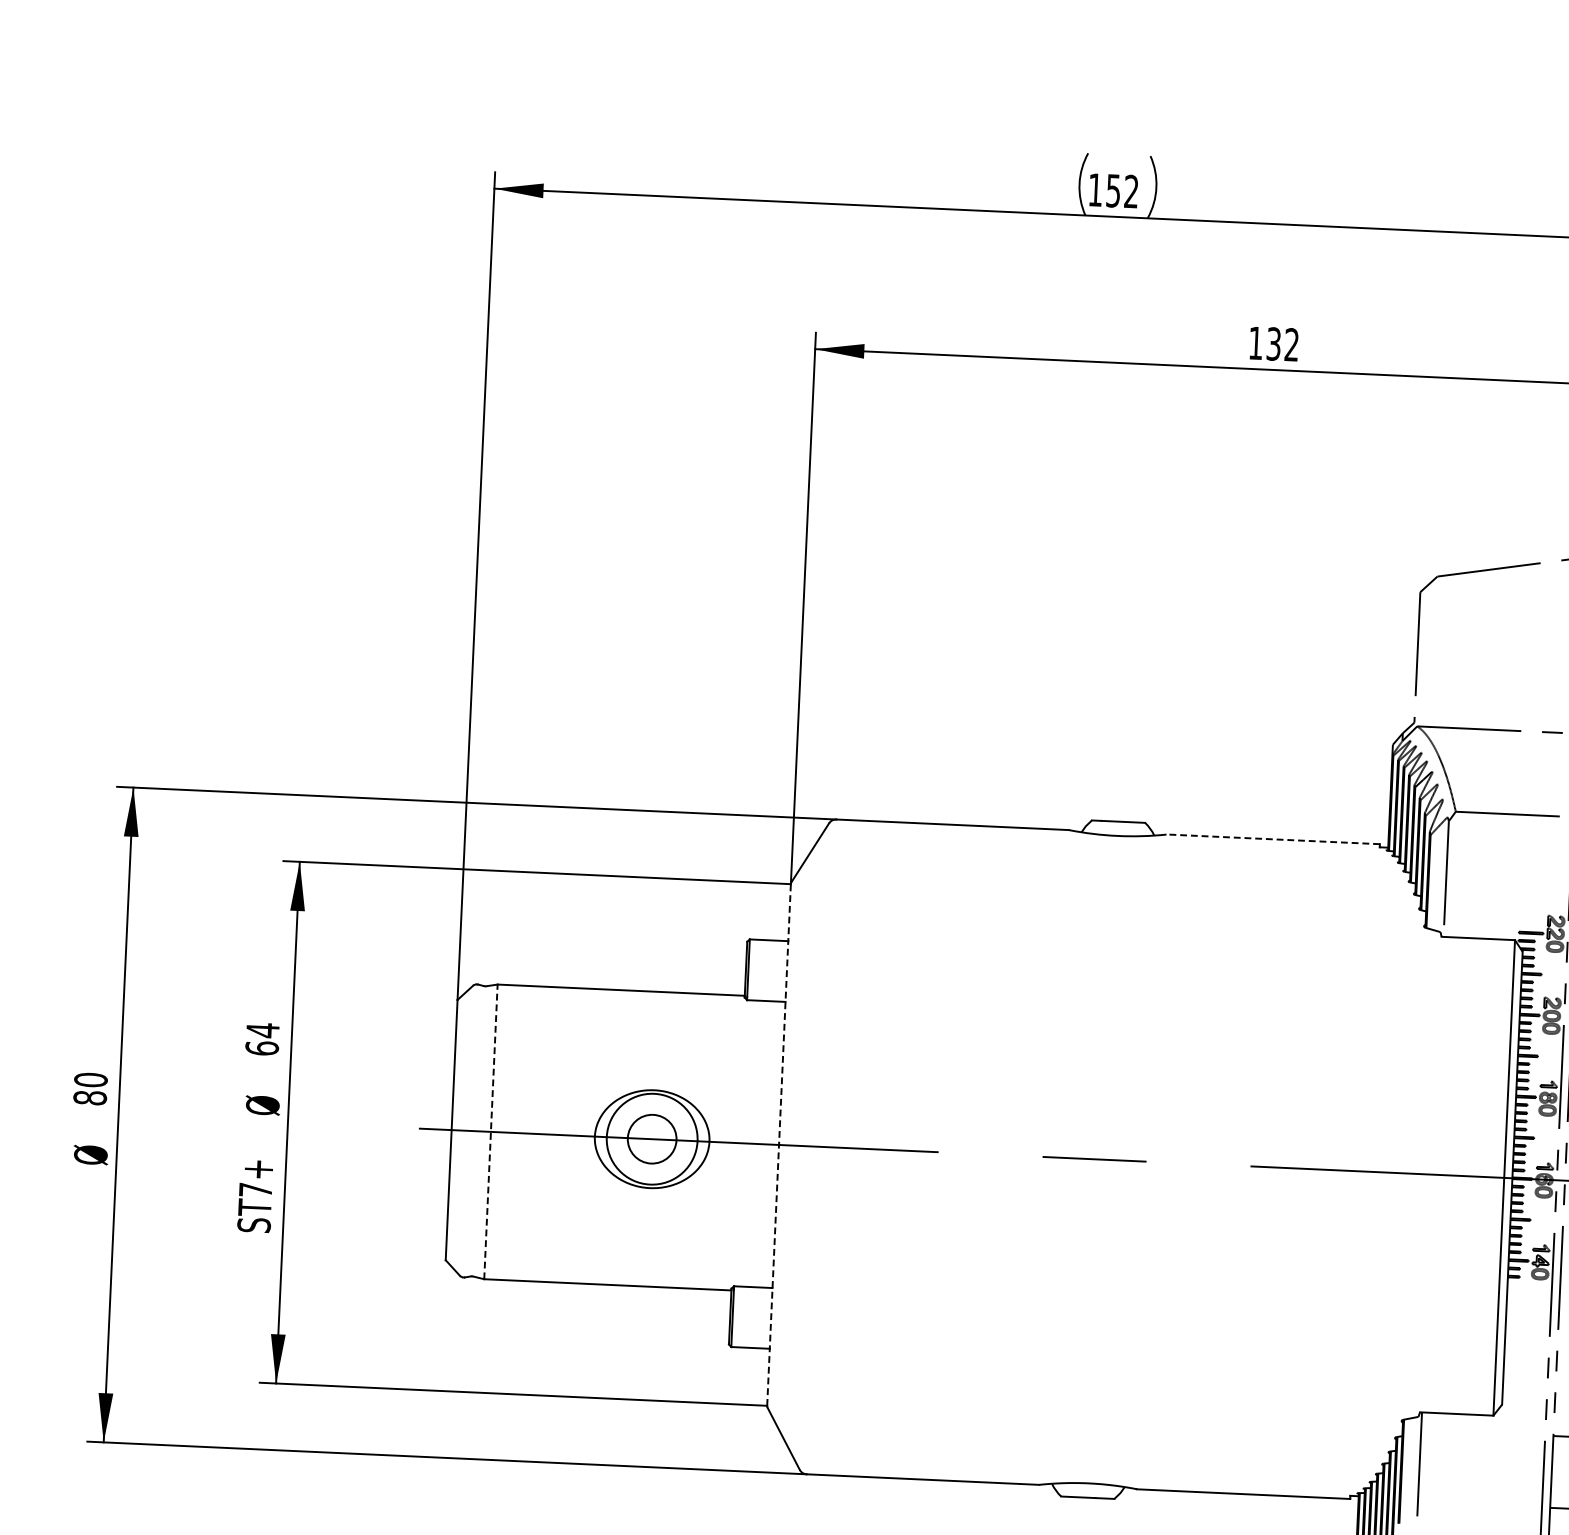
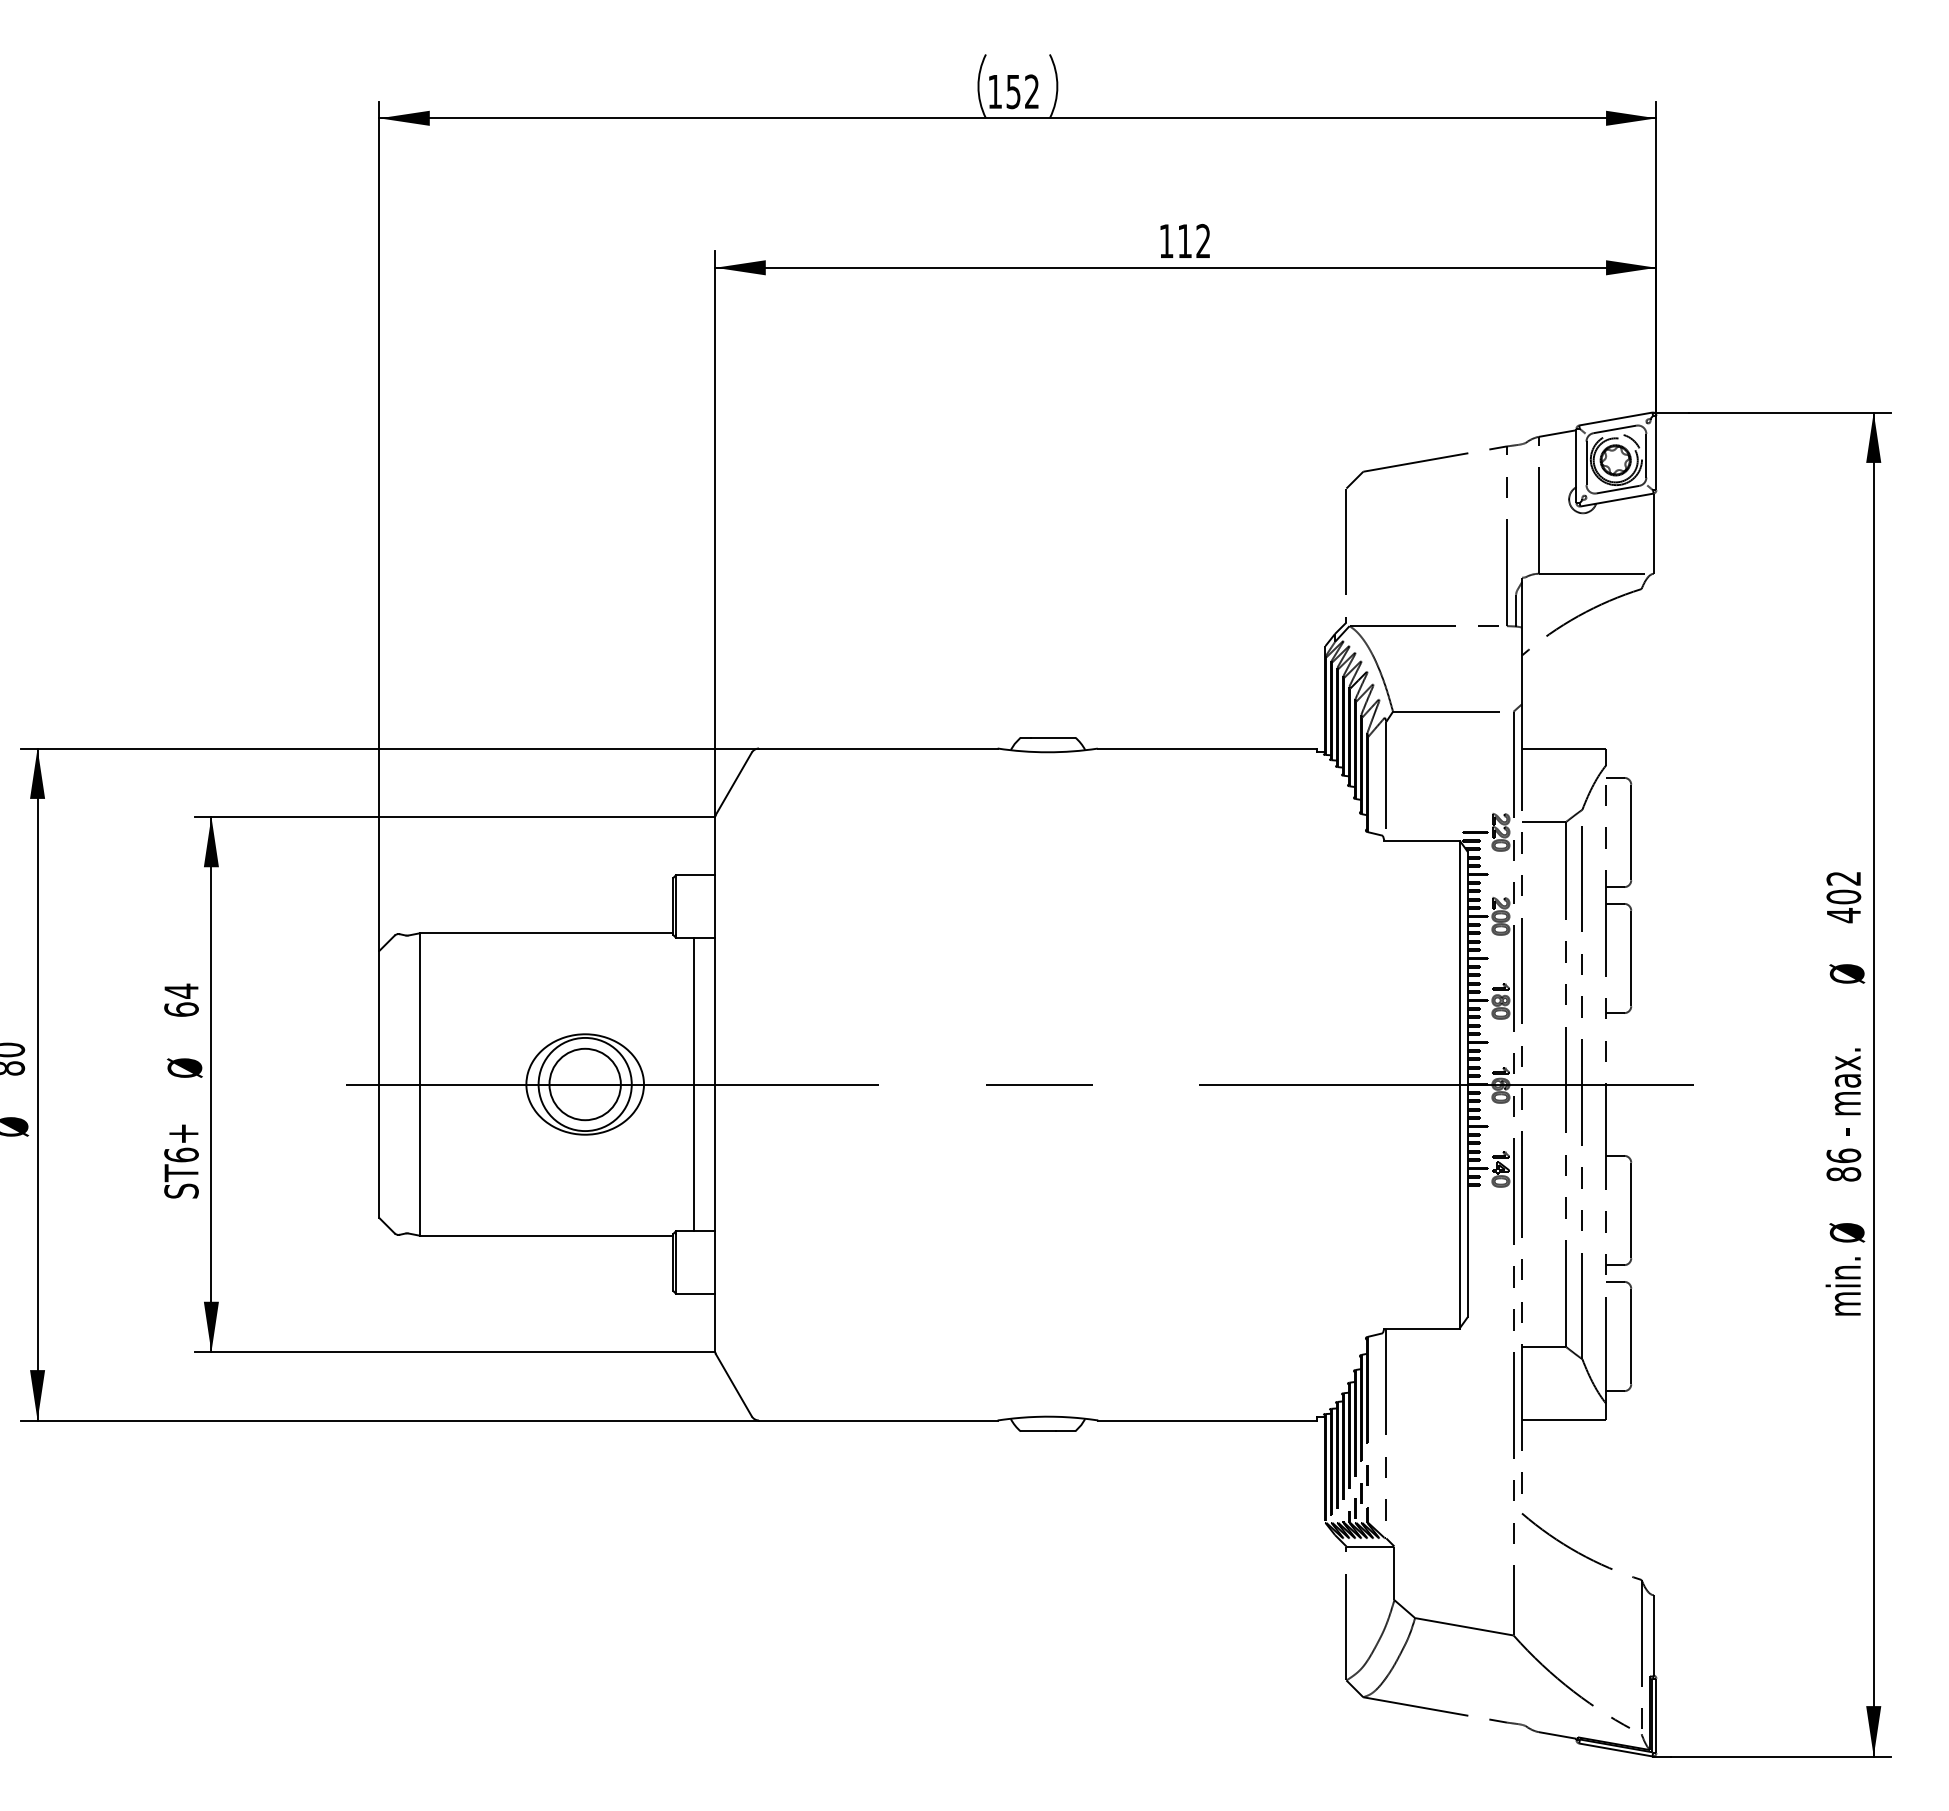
text: (1273, 343) -> (1184, 240), 132 -> 112
line: (1273, 839) -> (1207, 748), dashed -> solid
line: (490, 1131) -> (419, 1084), dashed -> solid
circle: (651, 1139) -> (584, 1084), size x1.43
line: (758, 1144) -> (694, 1084), added
line: (779, 1144) -> (715, 1084), dashed -> solid
text: (255, 1189) -> (181, 1154), ST7+ -> ST6+

